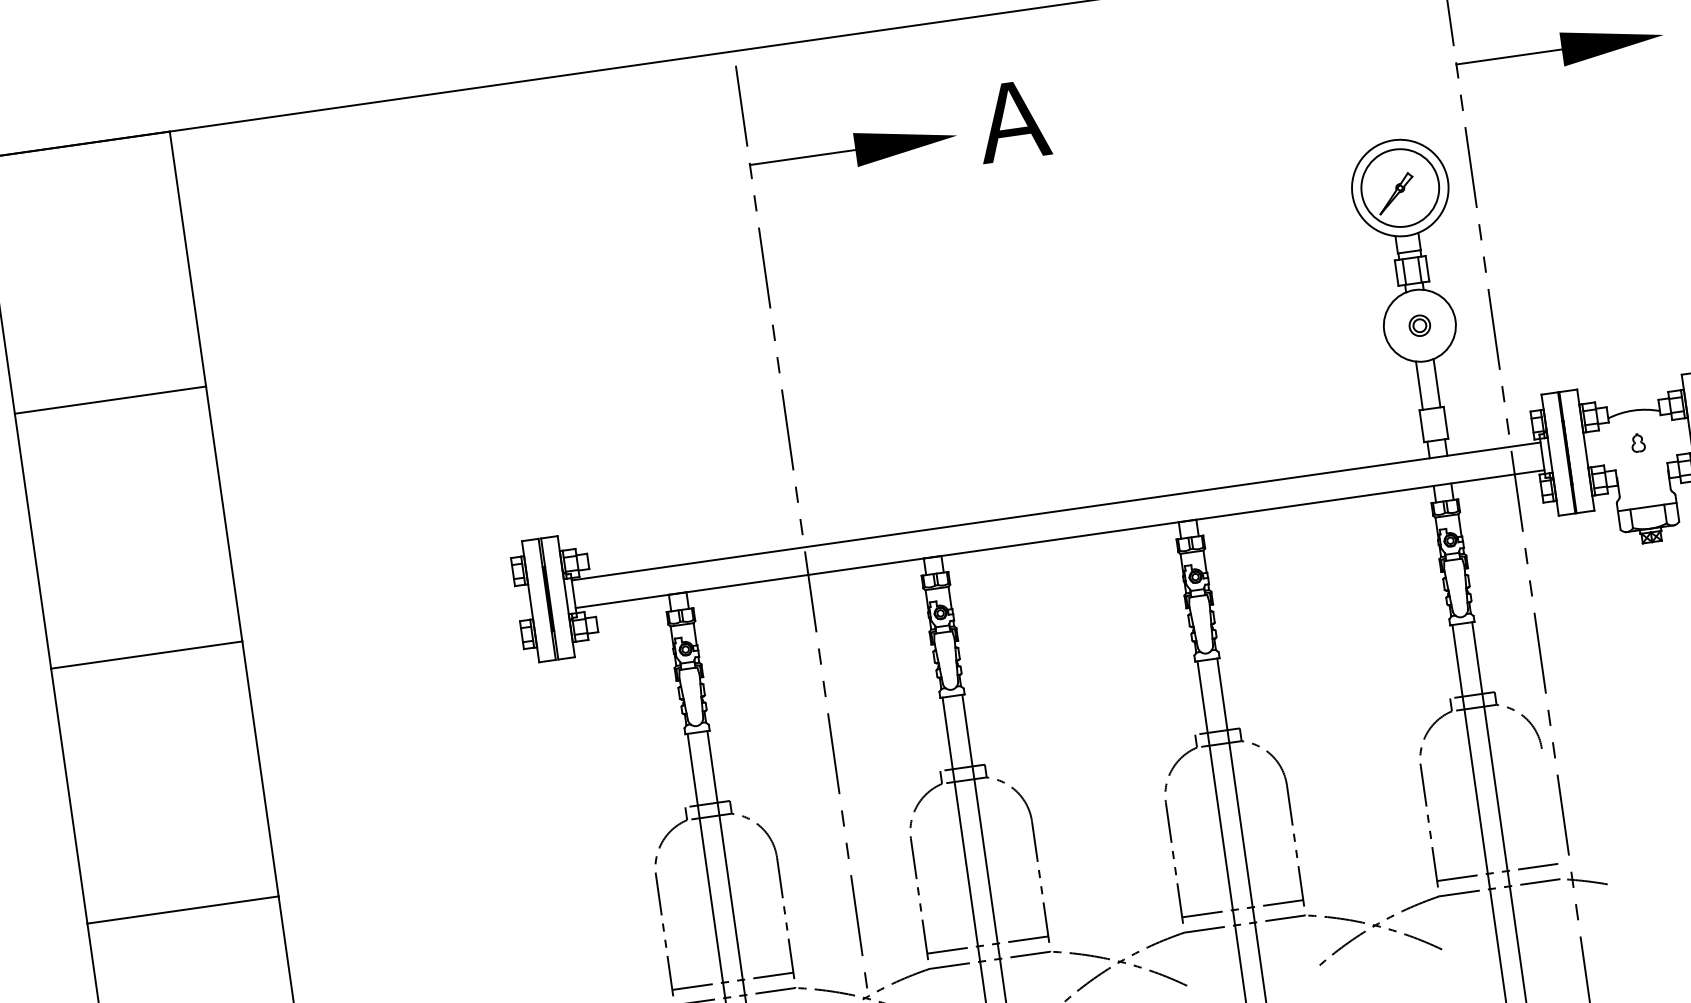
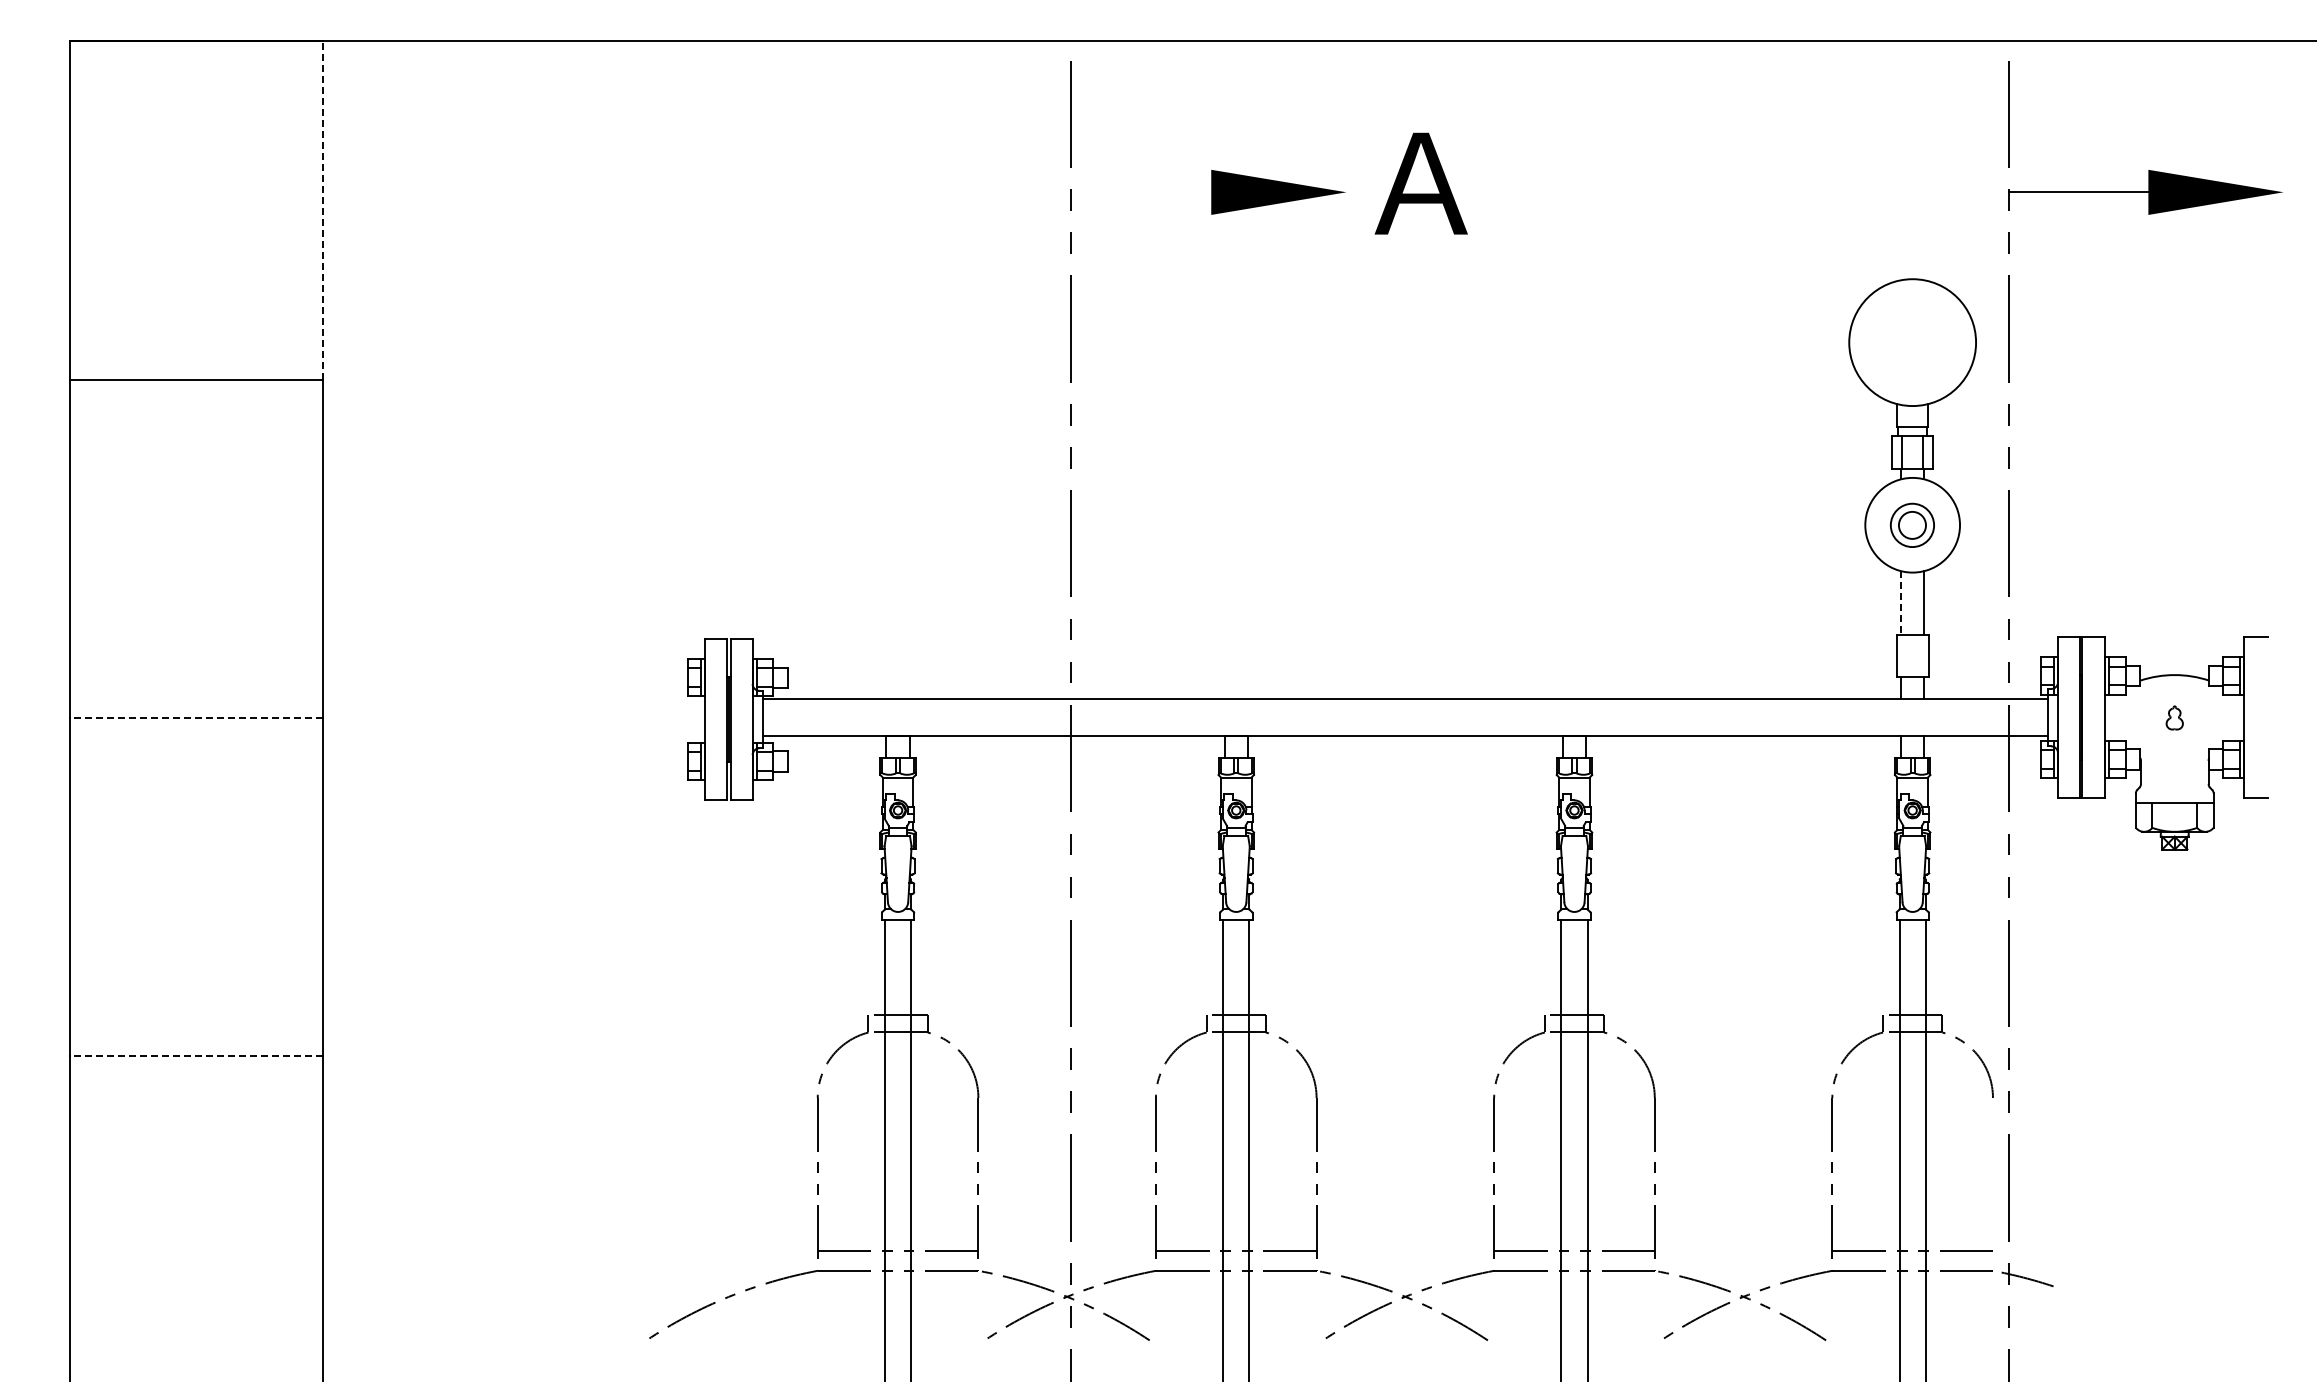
line: (802, 157) -> (1141, 192), removed
part: (1400, 188) -> (1912, 342), removed
line: (188, 258) -> (323, 210), solid -> dashed
part: (1419, 325) -> (1912, 524), size x1.6
line: (1419, 385) -> (1901, 603), solid -> dashed
line: (146, 654) -> (196, 717), solid -> dashed
line: (183, 910) -> (196, 1056), solid -> dashed

